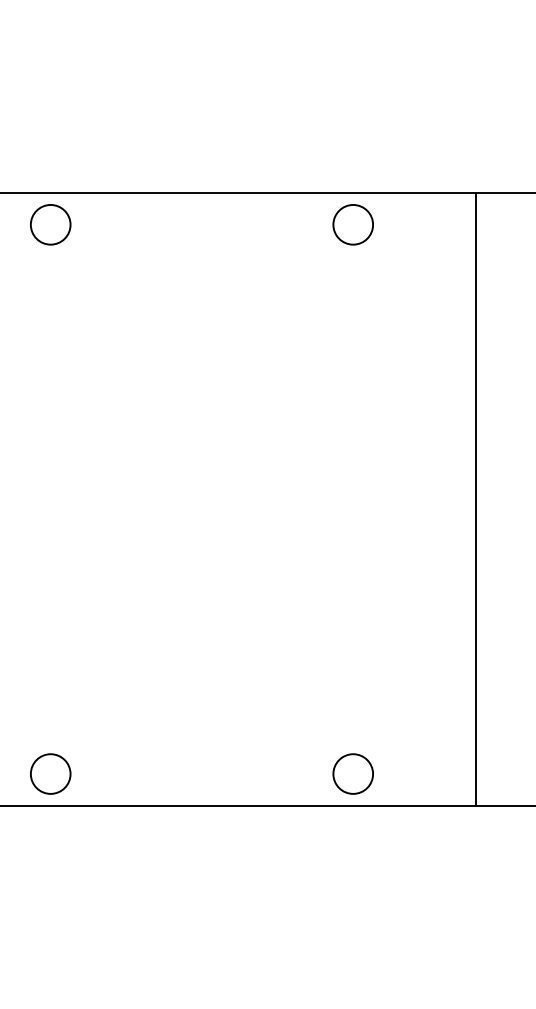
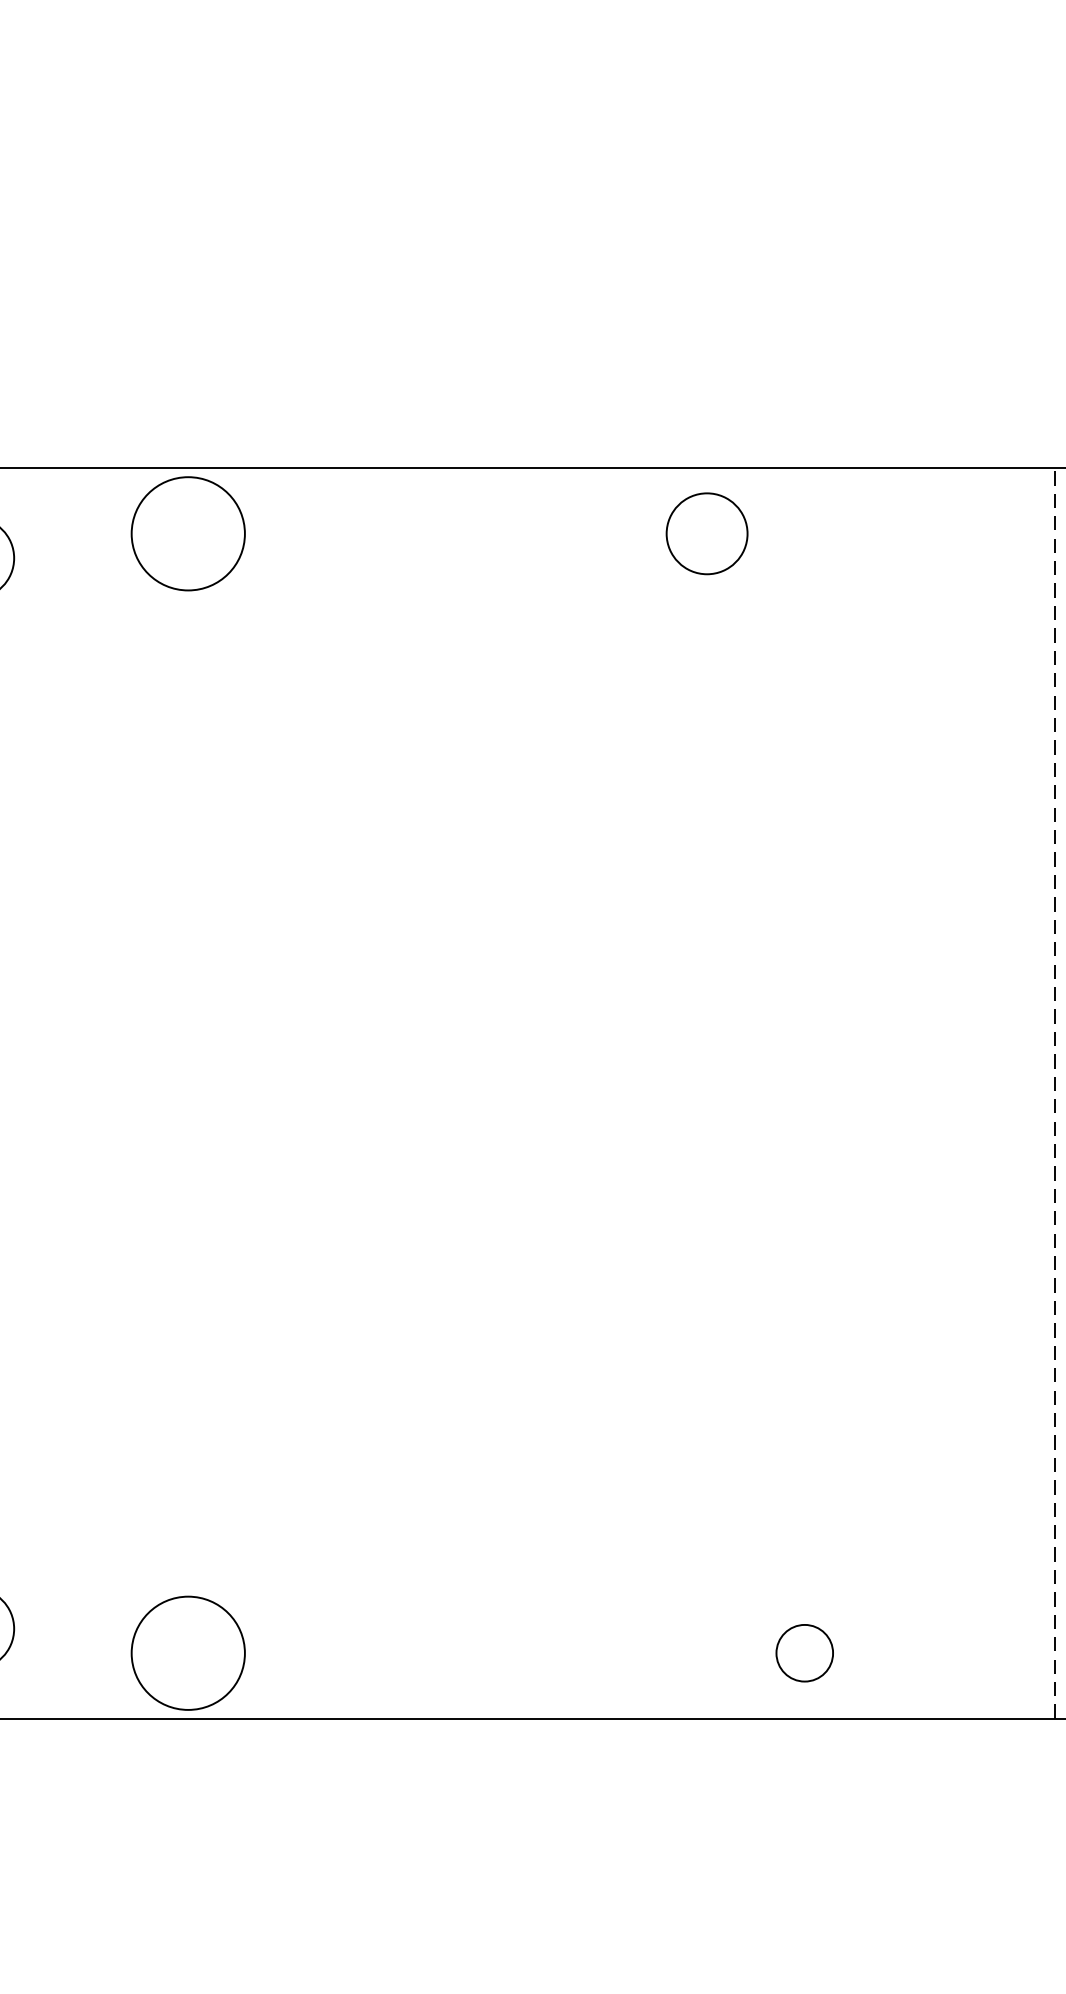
circle: (50, 224) -> (187, 533), size x1.4
circle: (352, 224) -> (705, 533), moved
line: (476, 499) -> (1056, 1093), solid -> dashed
circle: (50, 773) -> (187, 1652), size x1.4
circle: (352, 773) -> (803, 1652), size x0.7

